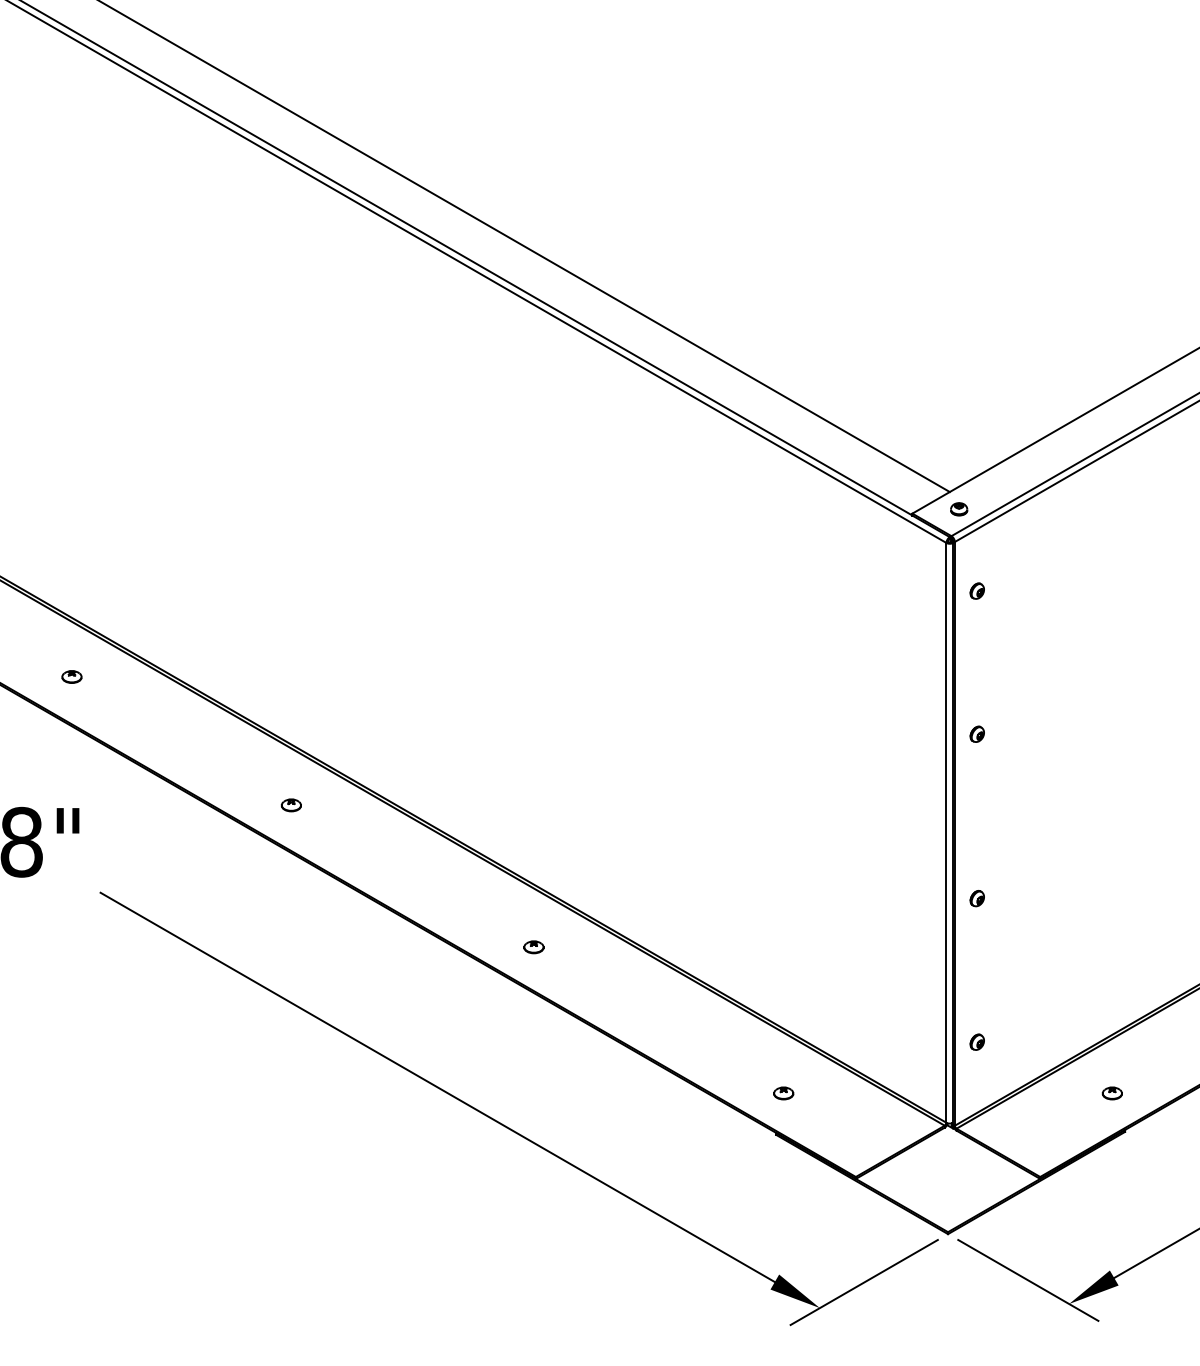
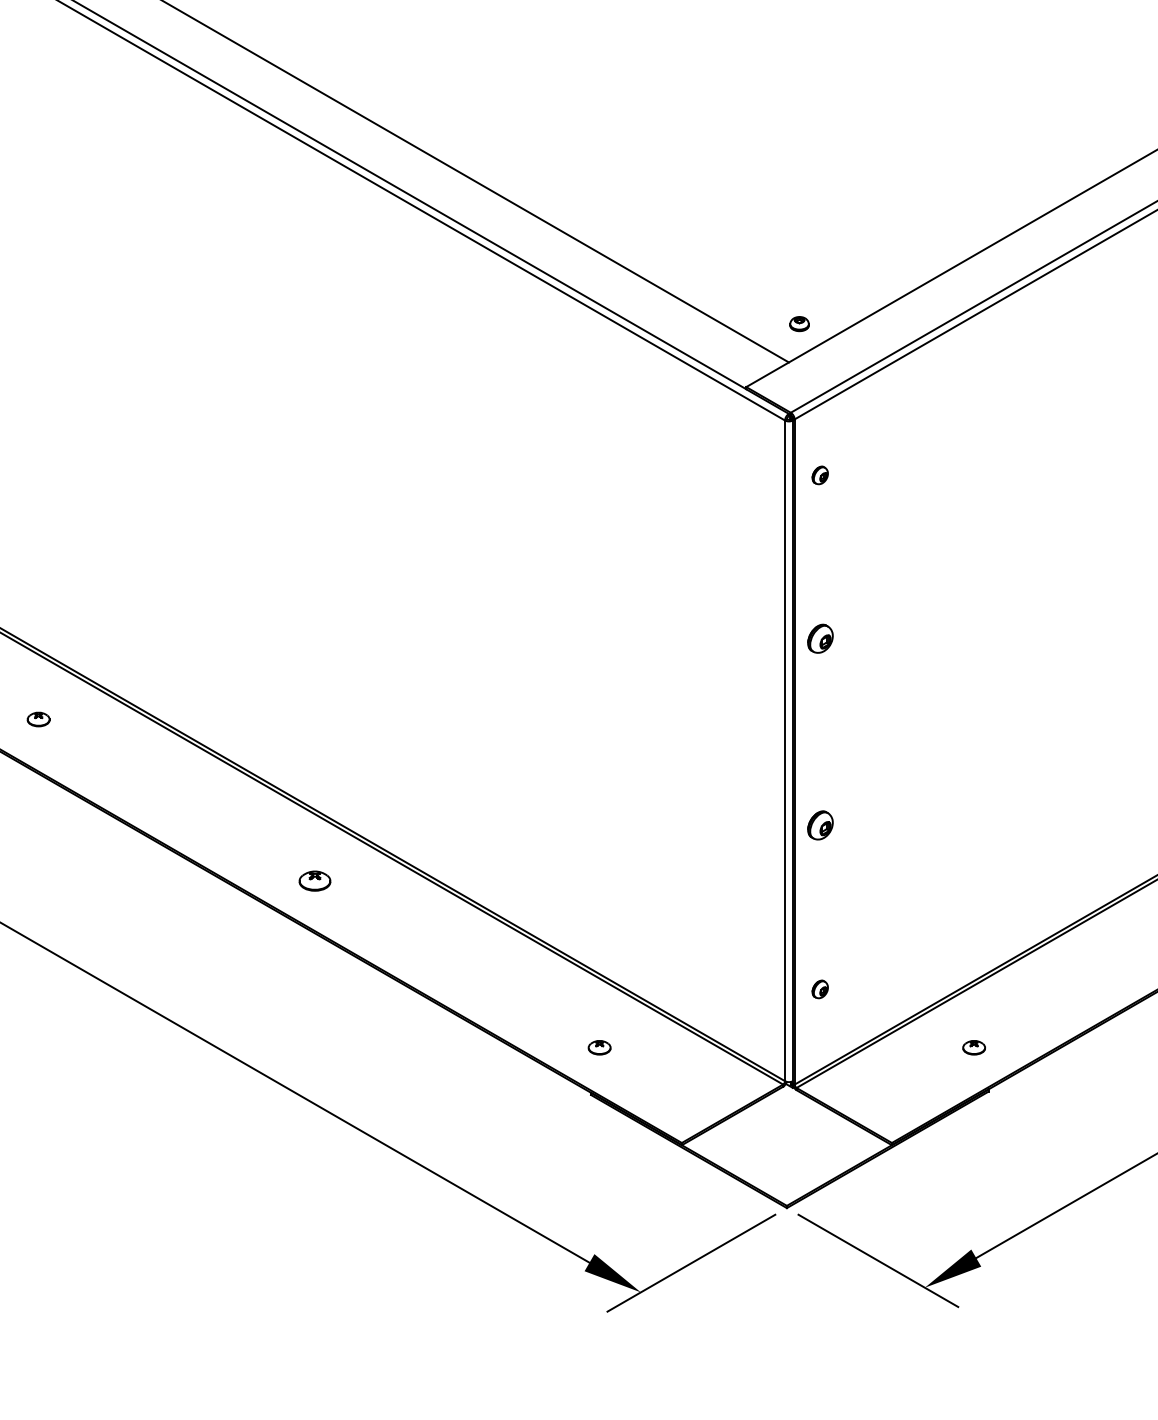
part: (959, 509) -> (799, 324), moved
part: (976, 733) -> (819, 637), size x1.6
part: (976, 898) -> (819, 825), size x1.6
part: (533, 947) -> (314, 881), size x1.4

